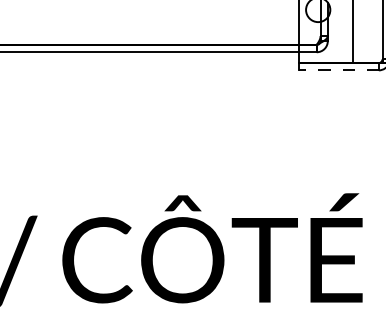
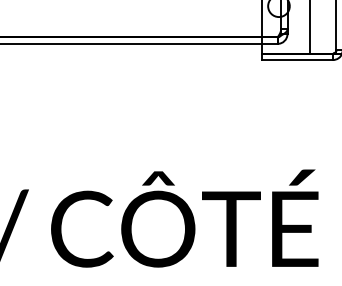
line: (339, 70) -> (297, 60), dashed -> solid

